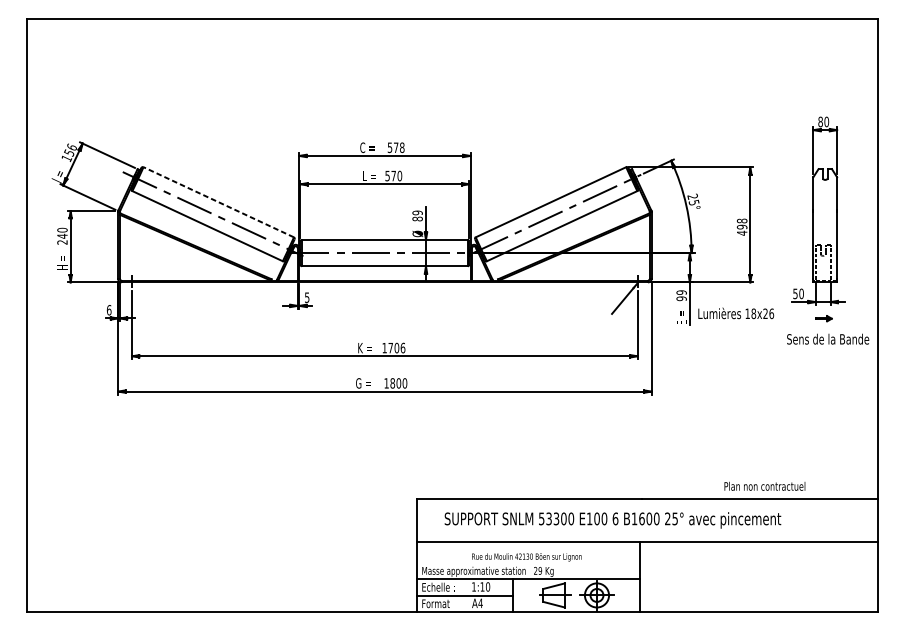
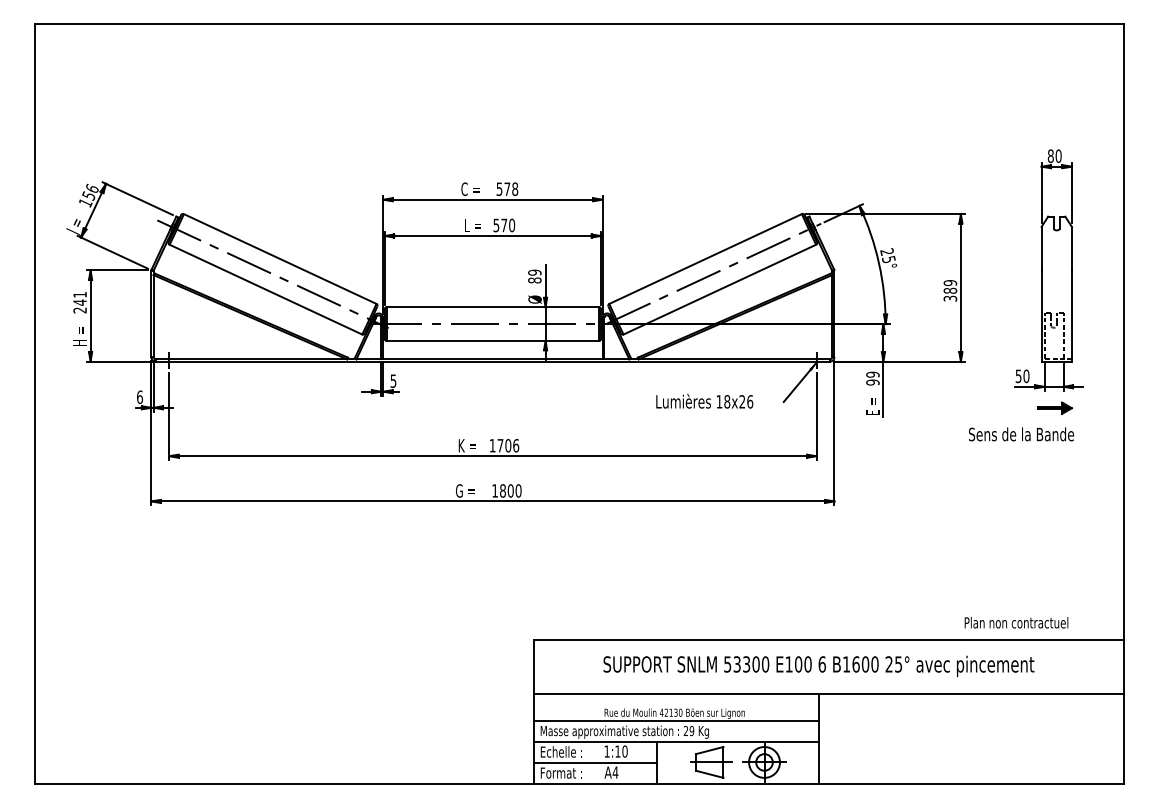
line: (218, 201) -> (279, 258), dashed -> solid
text: (742, 226) -> (950, 290), 498 -> 389
text: (61, 229) -> (79, 294), 240 -> 241
text: (736, 313) -> (704, 401), moved
part: (823, 318) -> (1054, 407), size x1.67
text: (828, 339) -> (1021, 434), moved
text: (764, 486) -> (1016, 622), moved
text: (612, 519) -> (818, 665), moved
line: (528, 563) -> (676, 721), added

